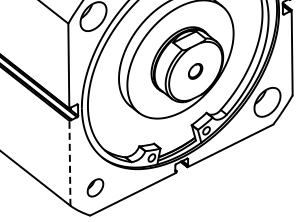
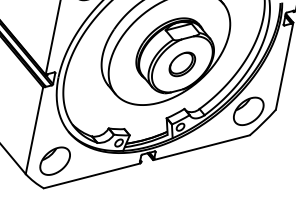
part: (195, 71) -> (182, 64), size x1.67
line: (69, 162) -> (34, 129), dashed -> solid
part: (95, 187) -> (55, 160), size x1.67

